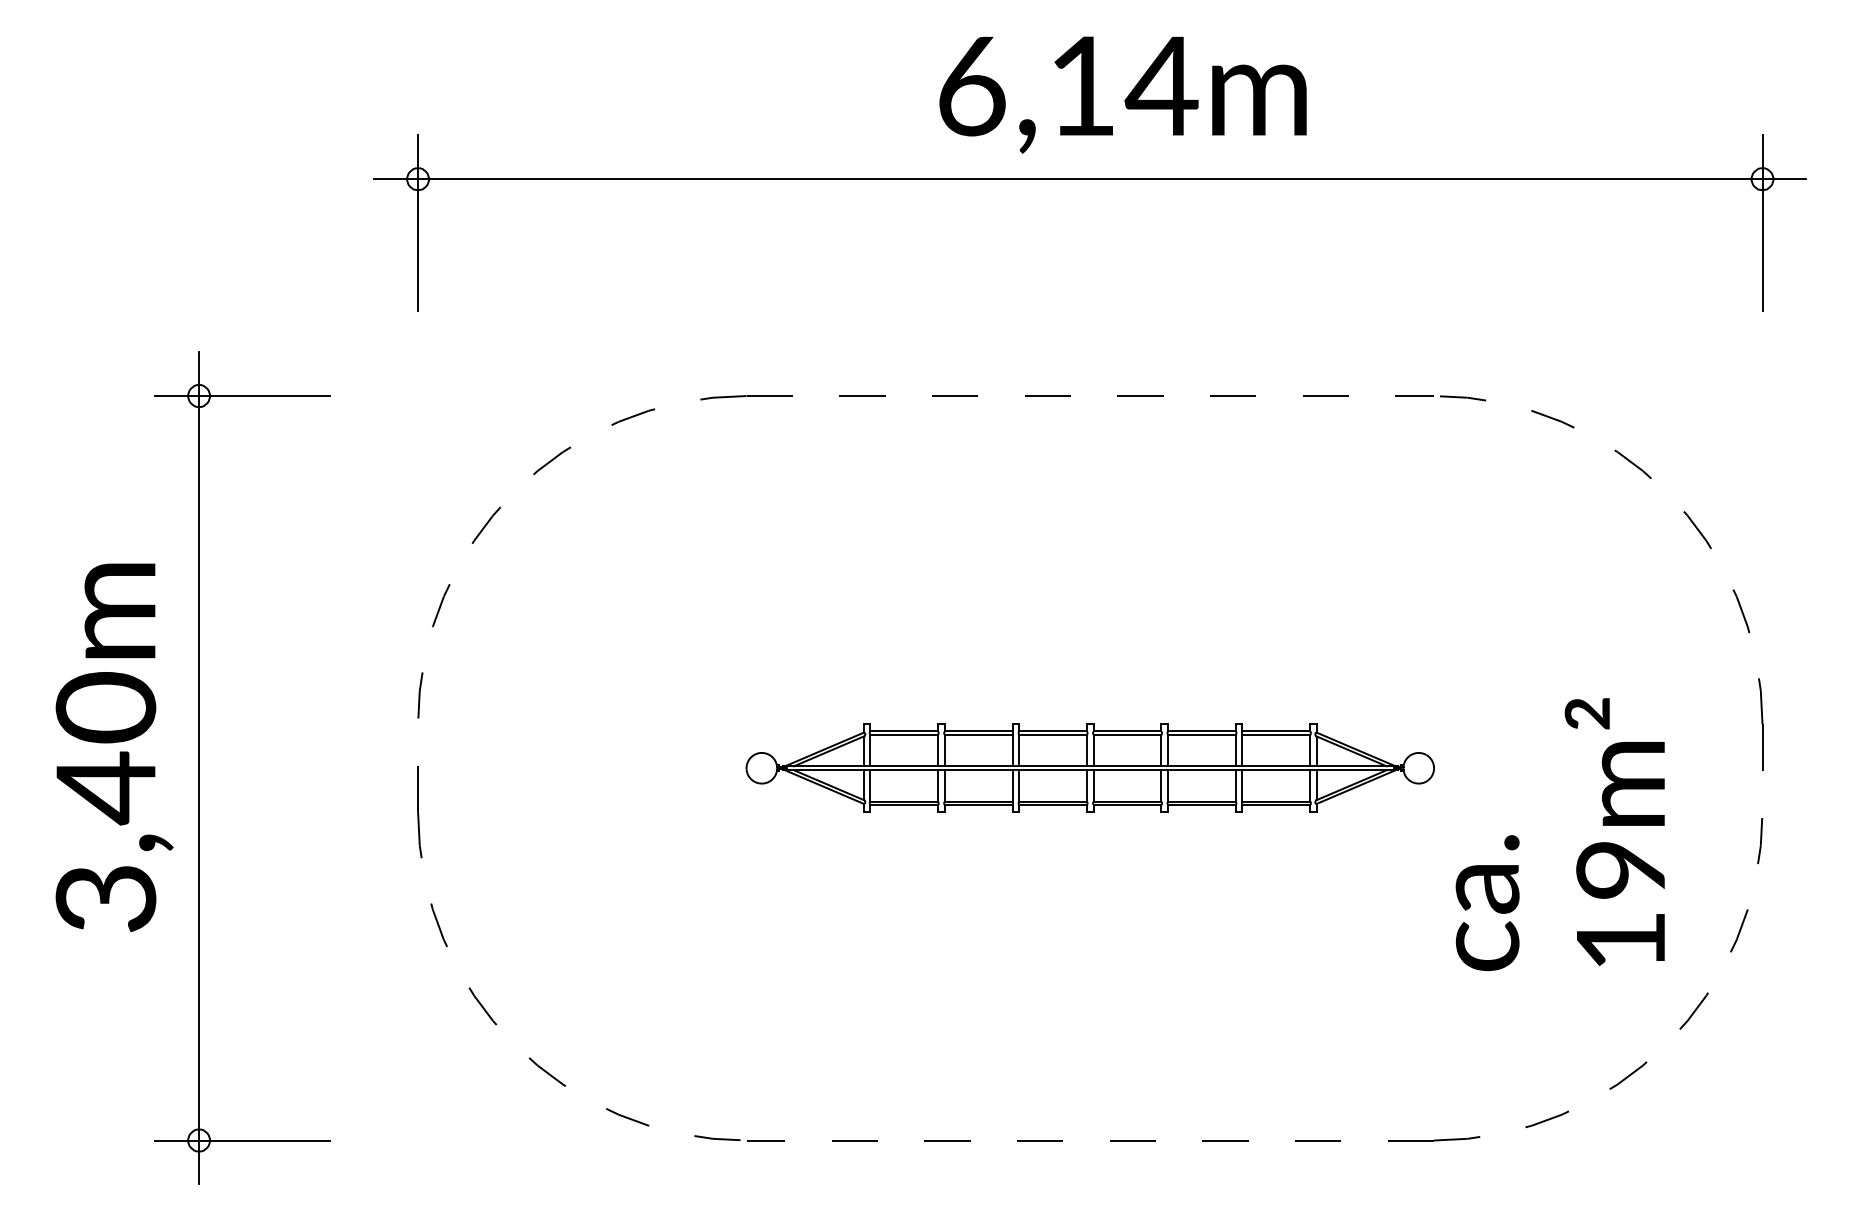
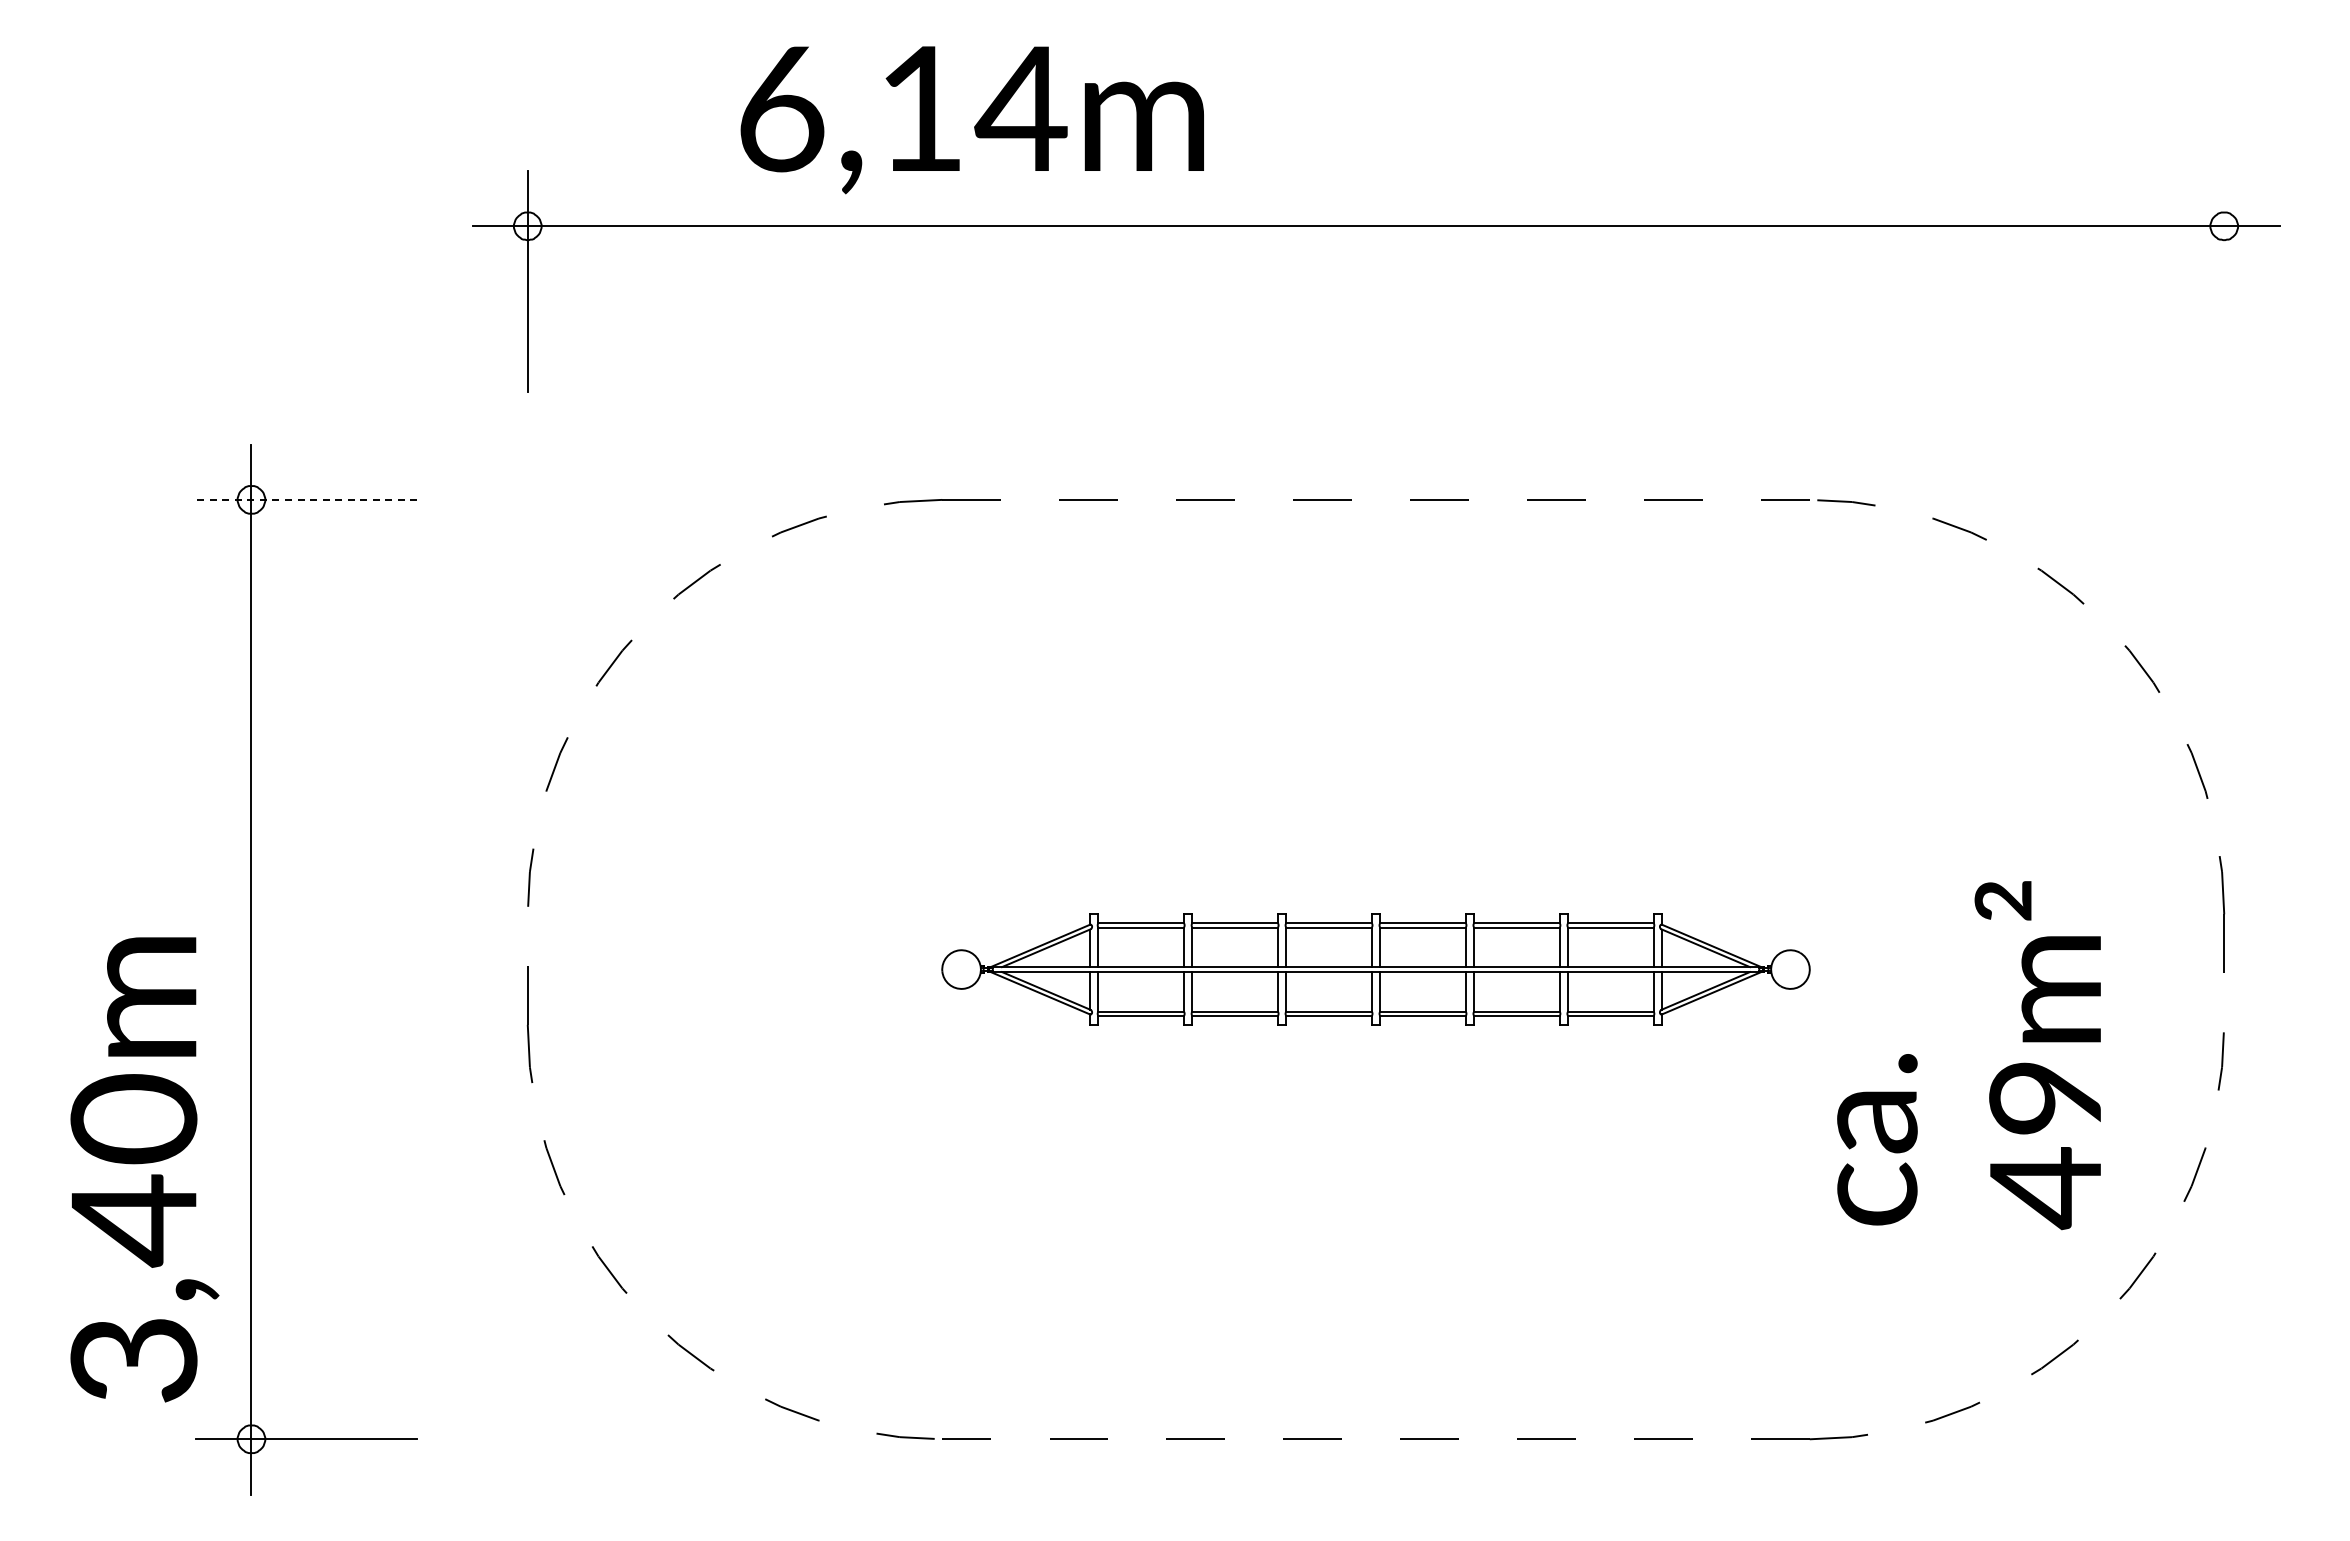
text: (1122, 95) -> (971, 120), moved
line: (1762, 222) -> (2224, 281), removed
line: (242, 395) -> (306, 499), solid -> dashed
text: (114, 747) -> (144, 1169), moved
text: (1620, 941) -> (2045, 1188), 19m² -> 49m²

